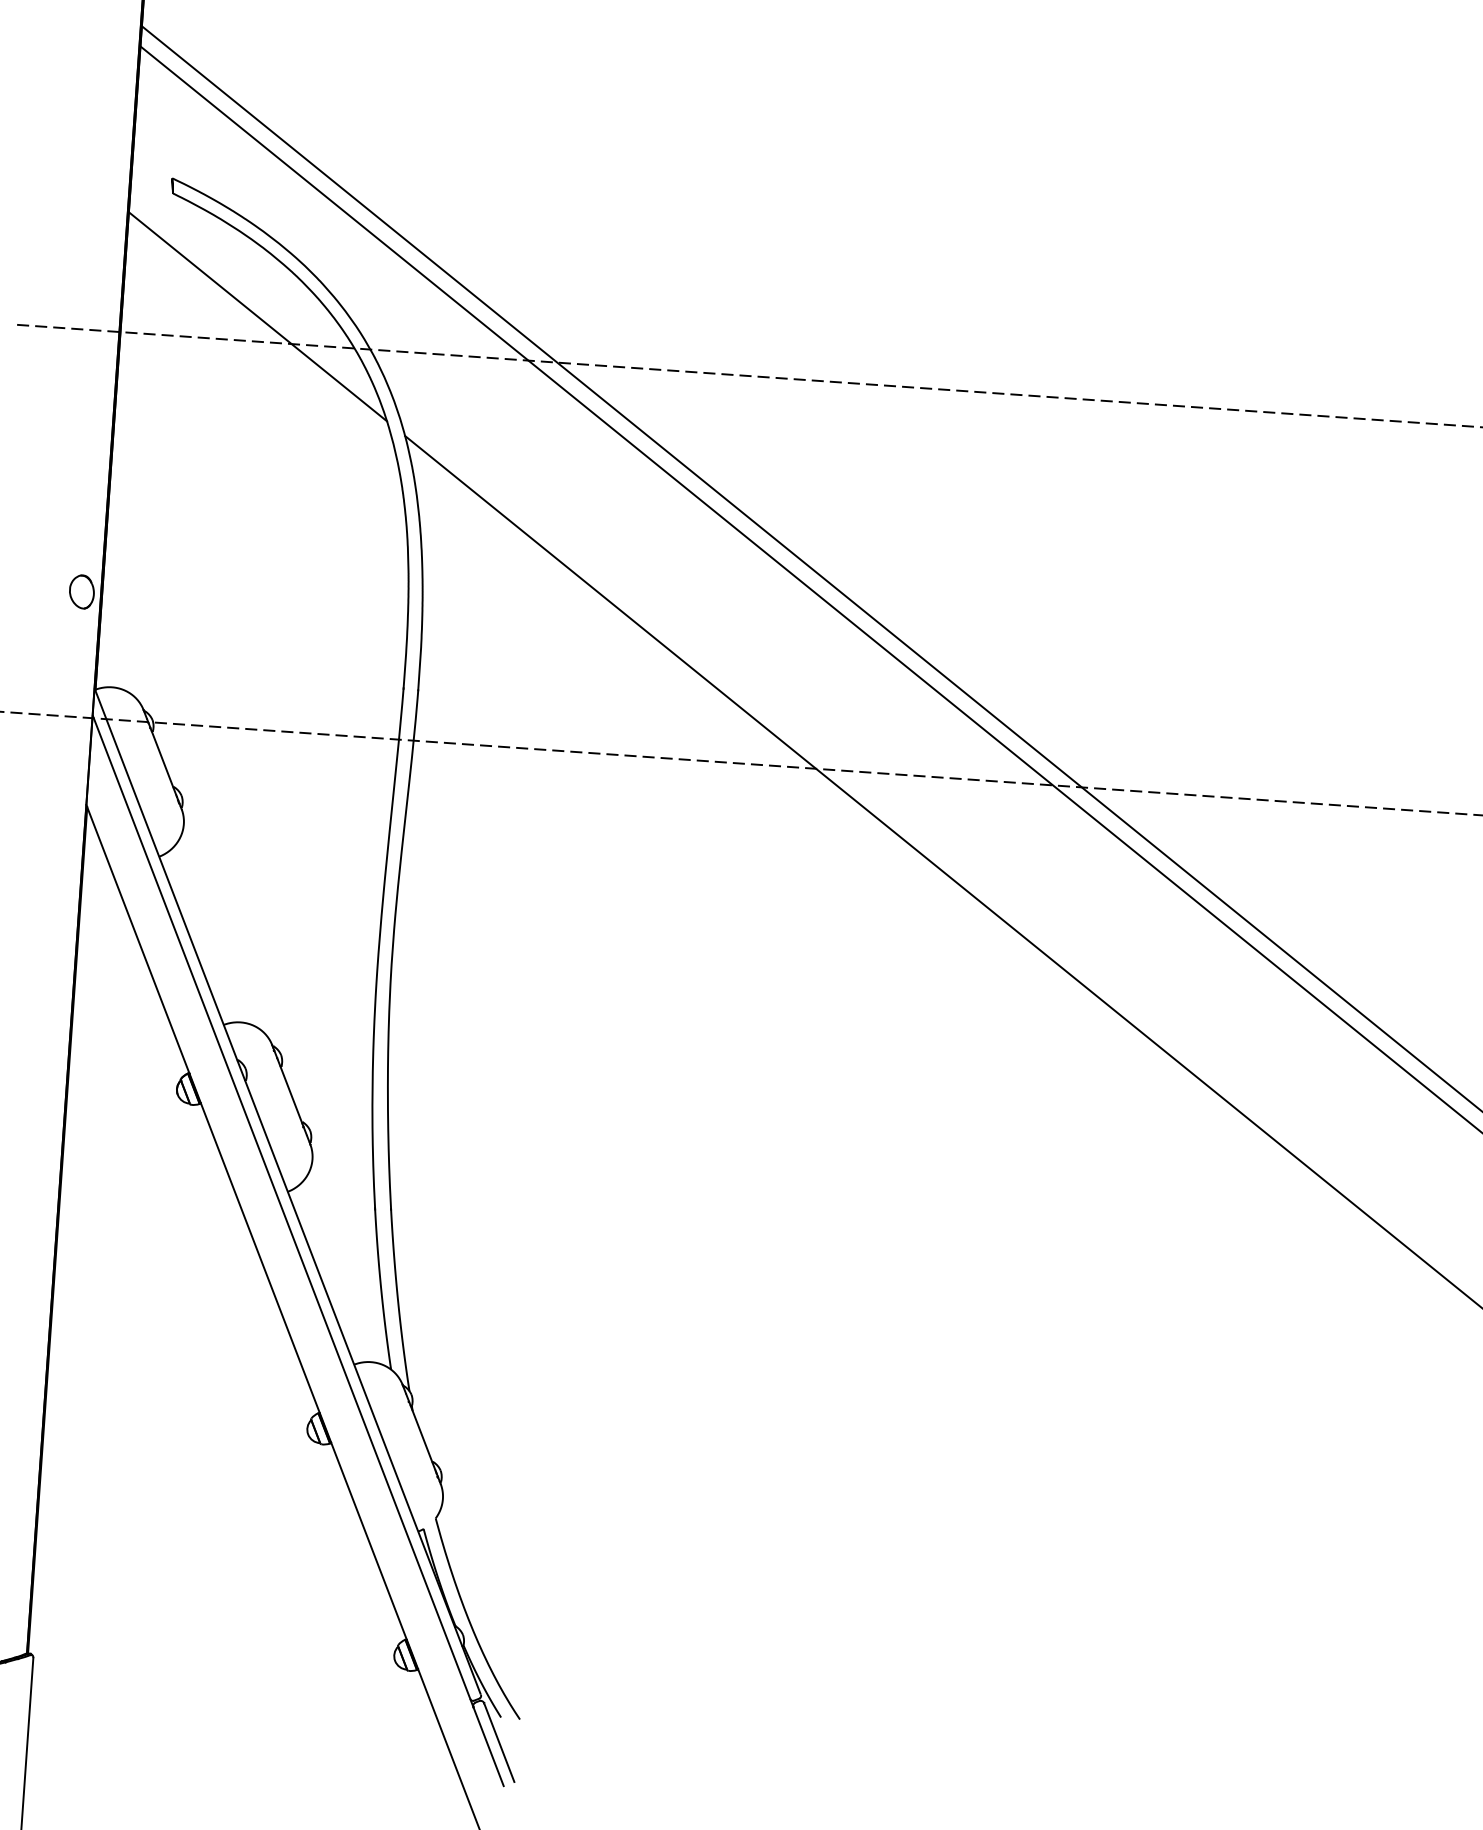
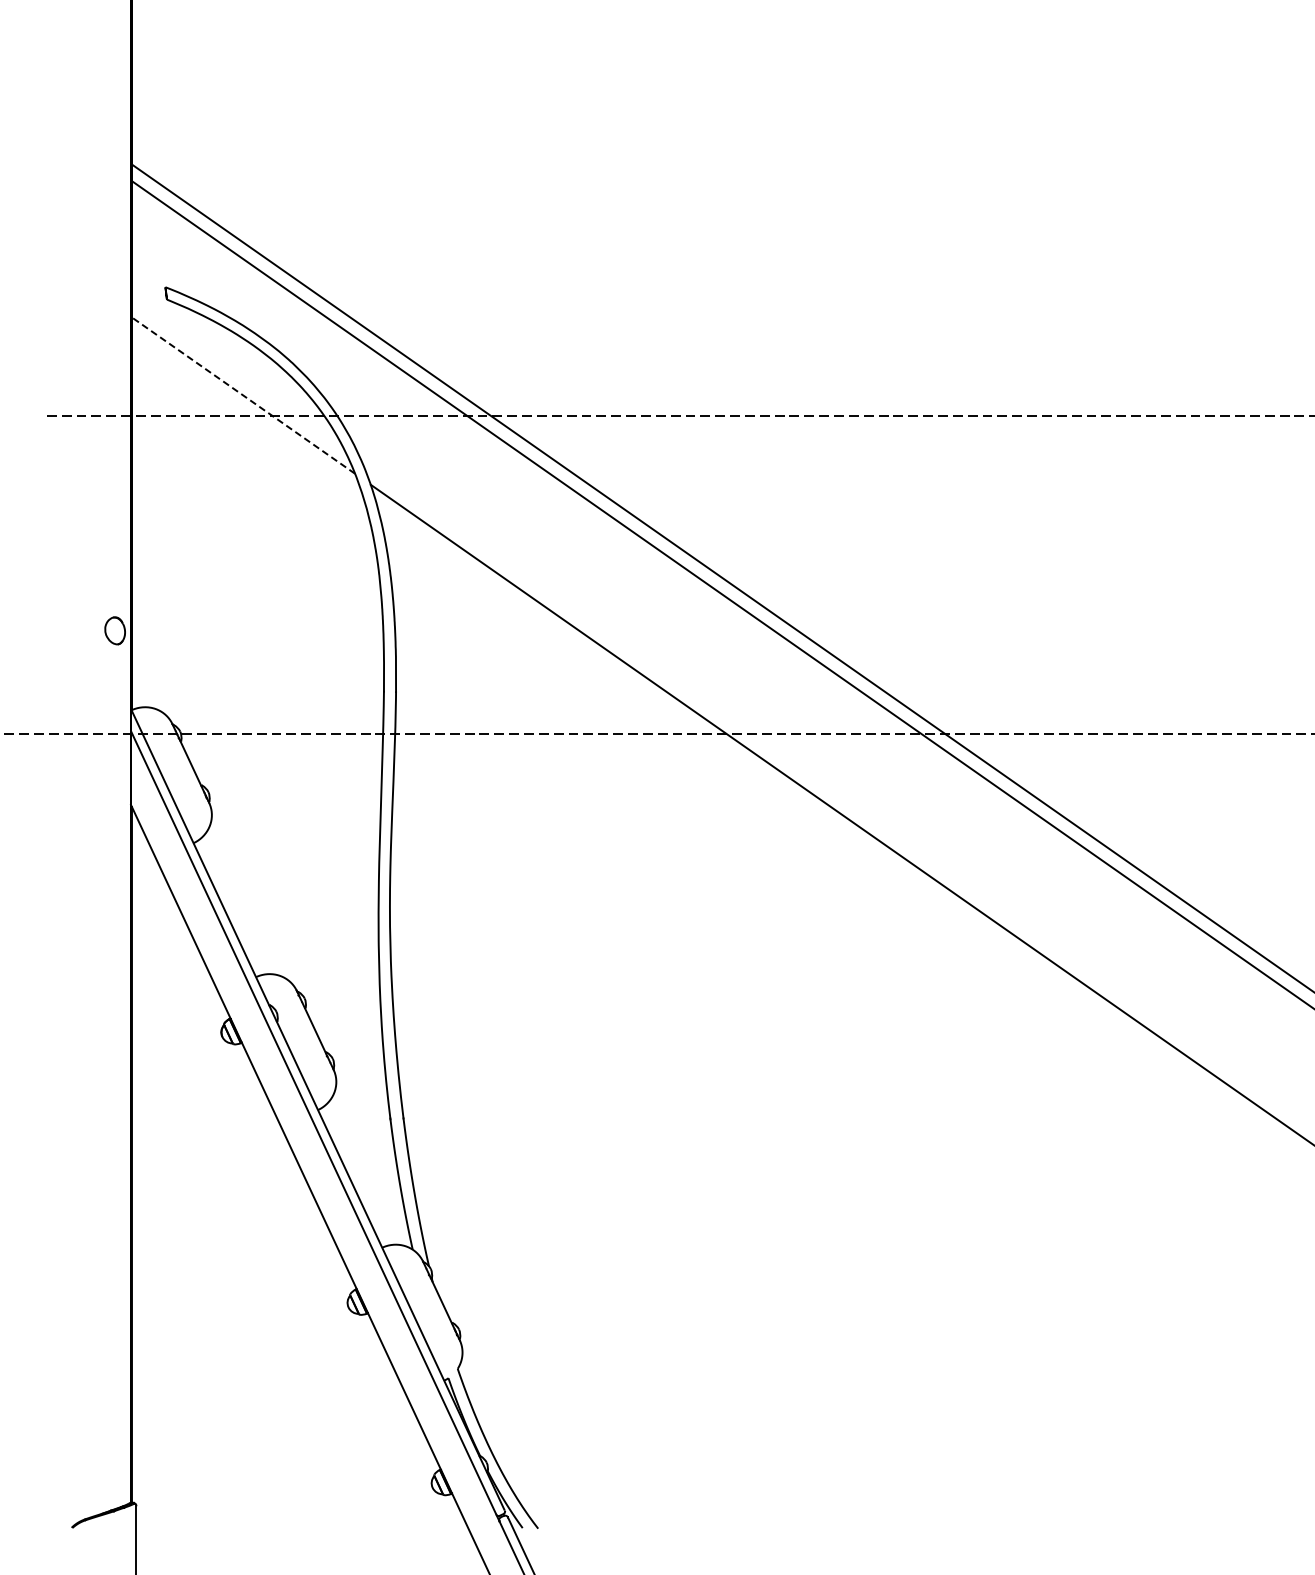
line: (257, 316) -> (243, 395), solid -> dashed

